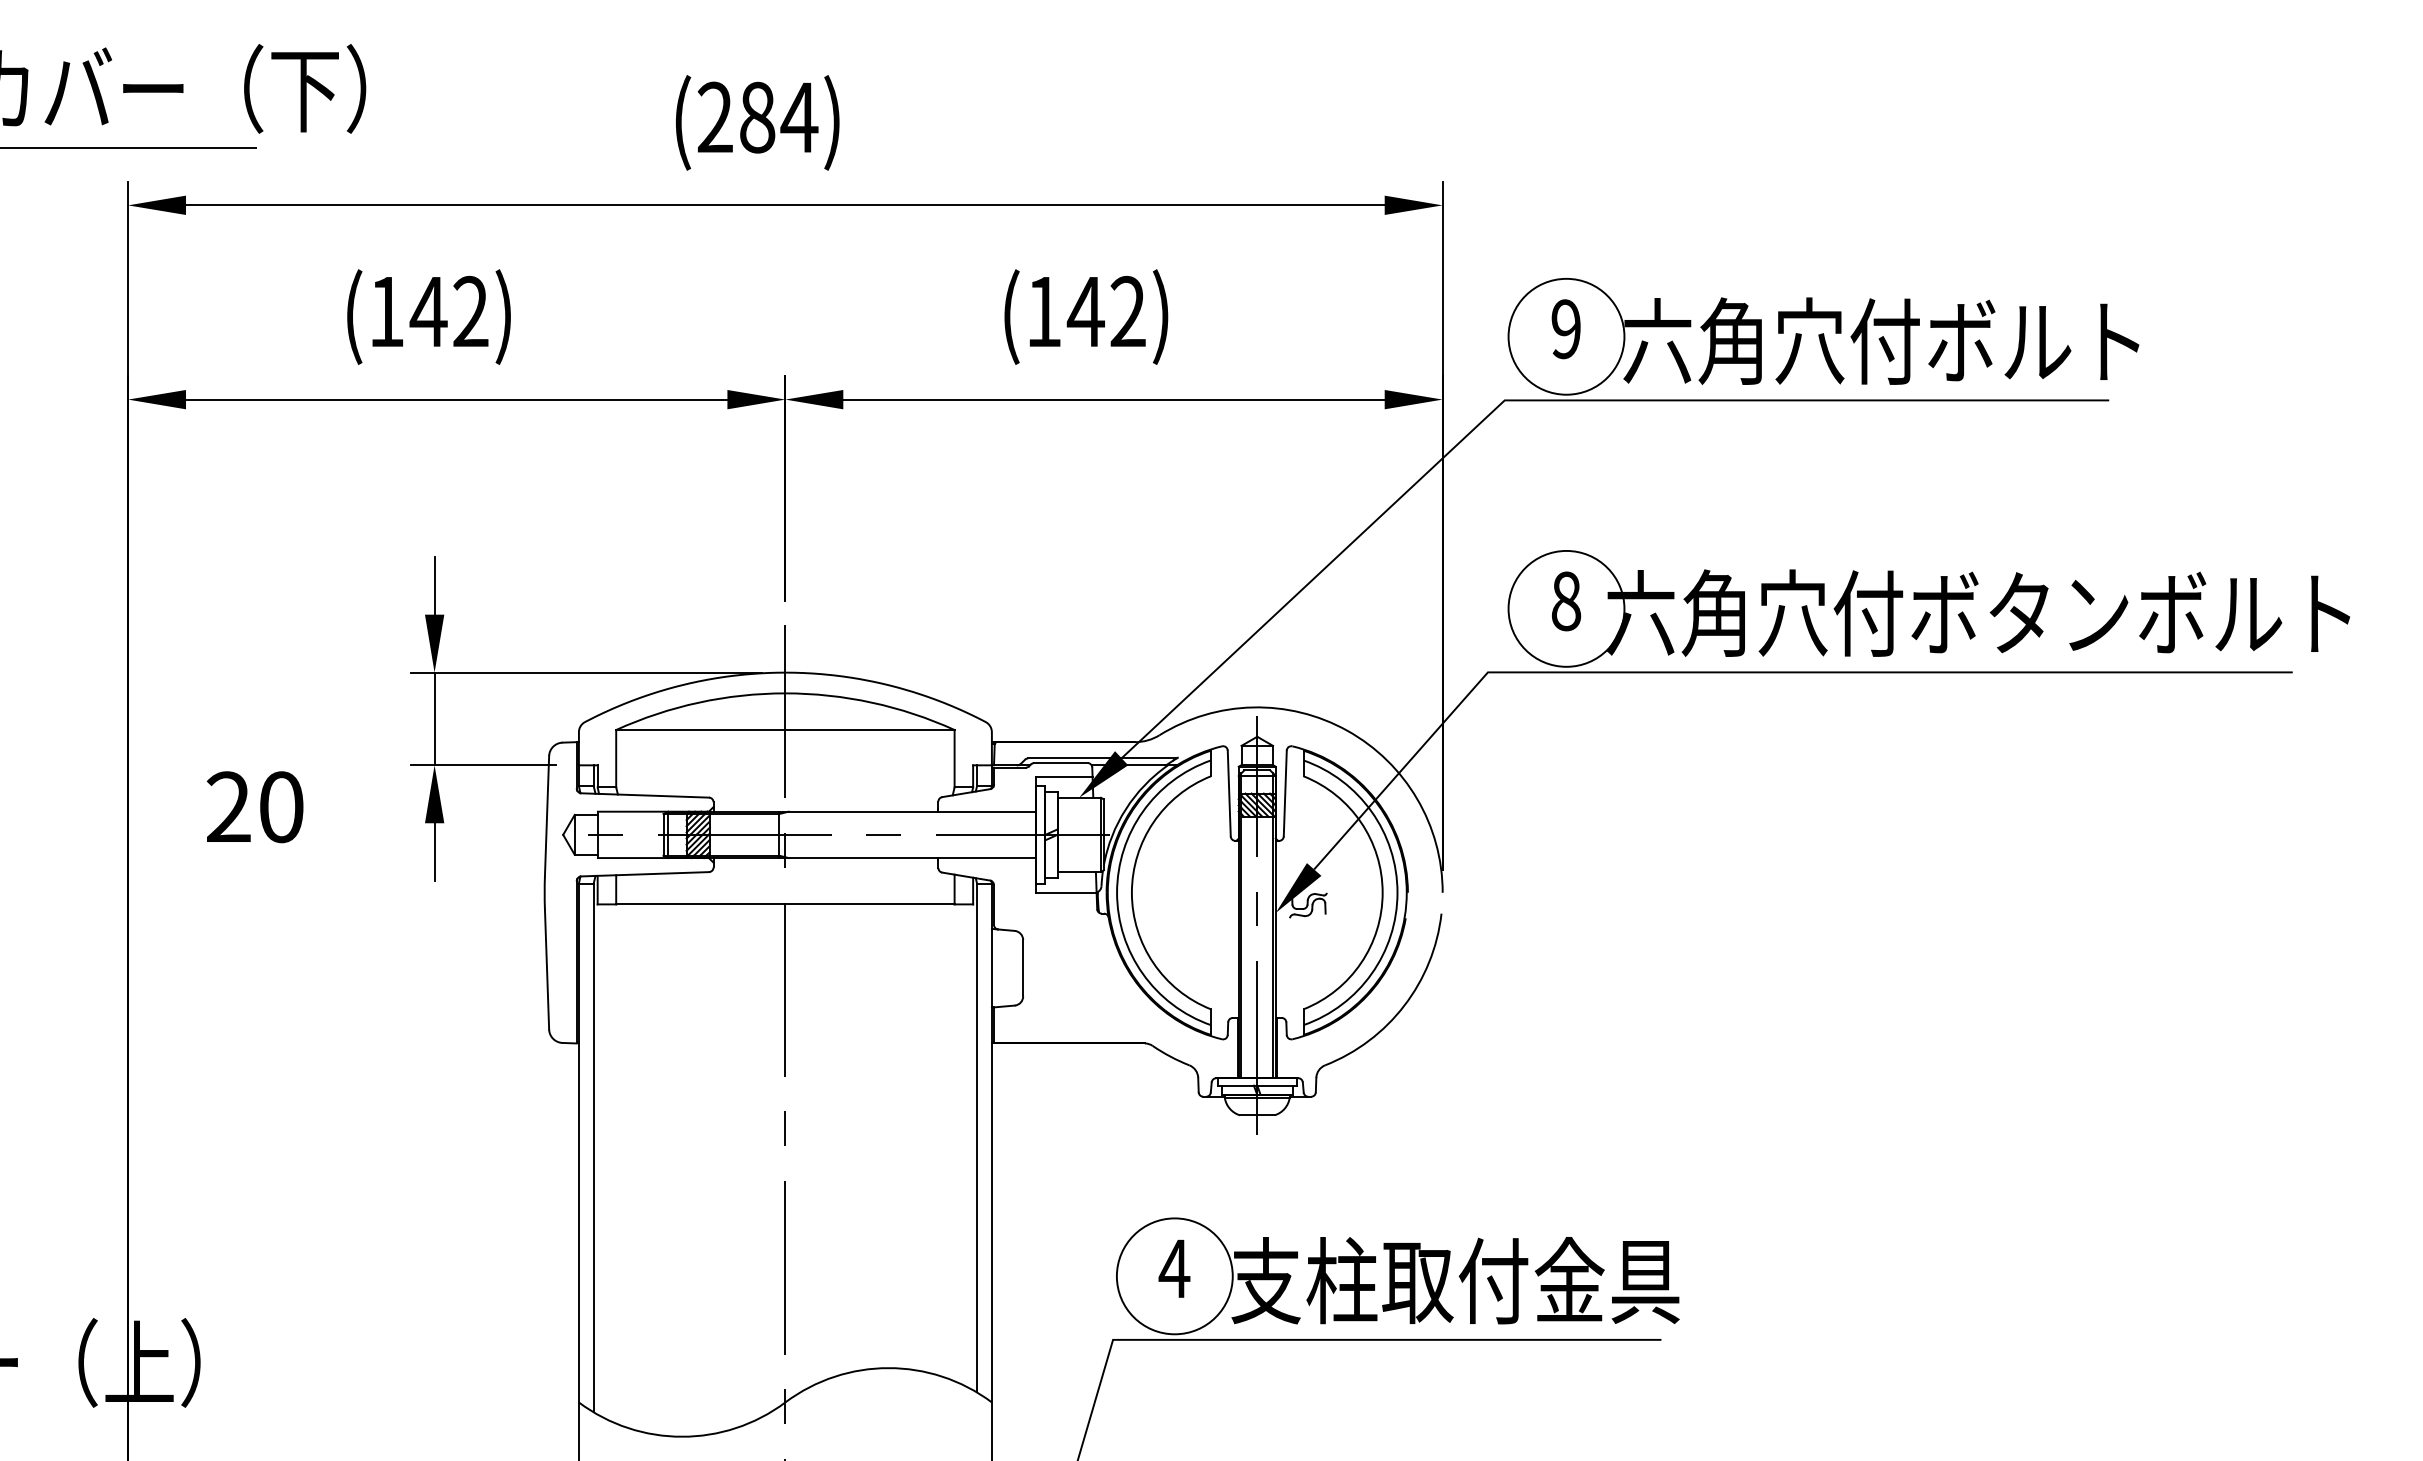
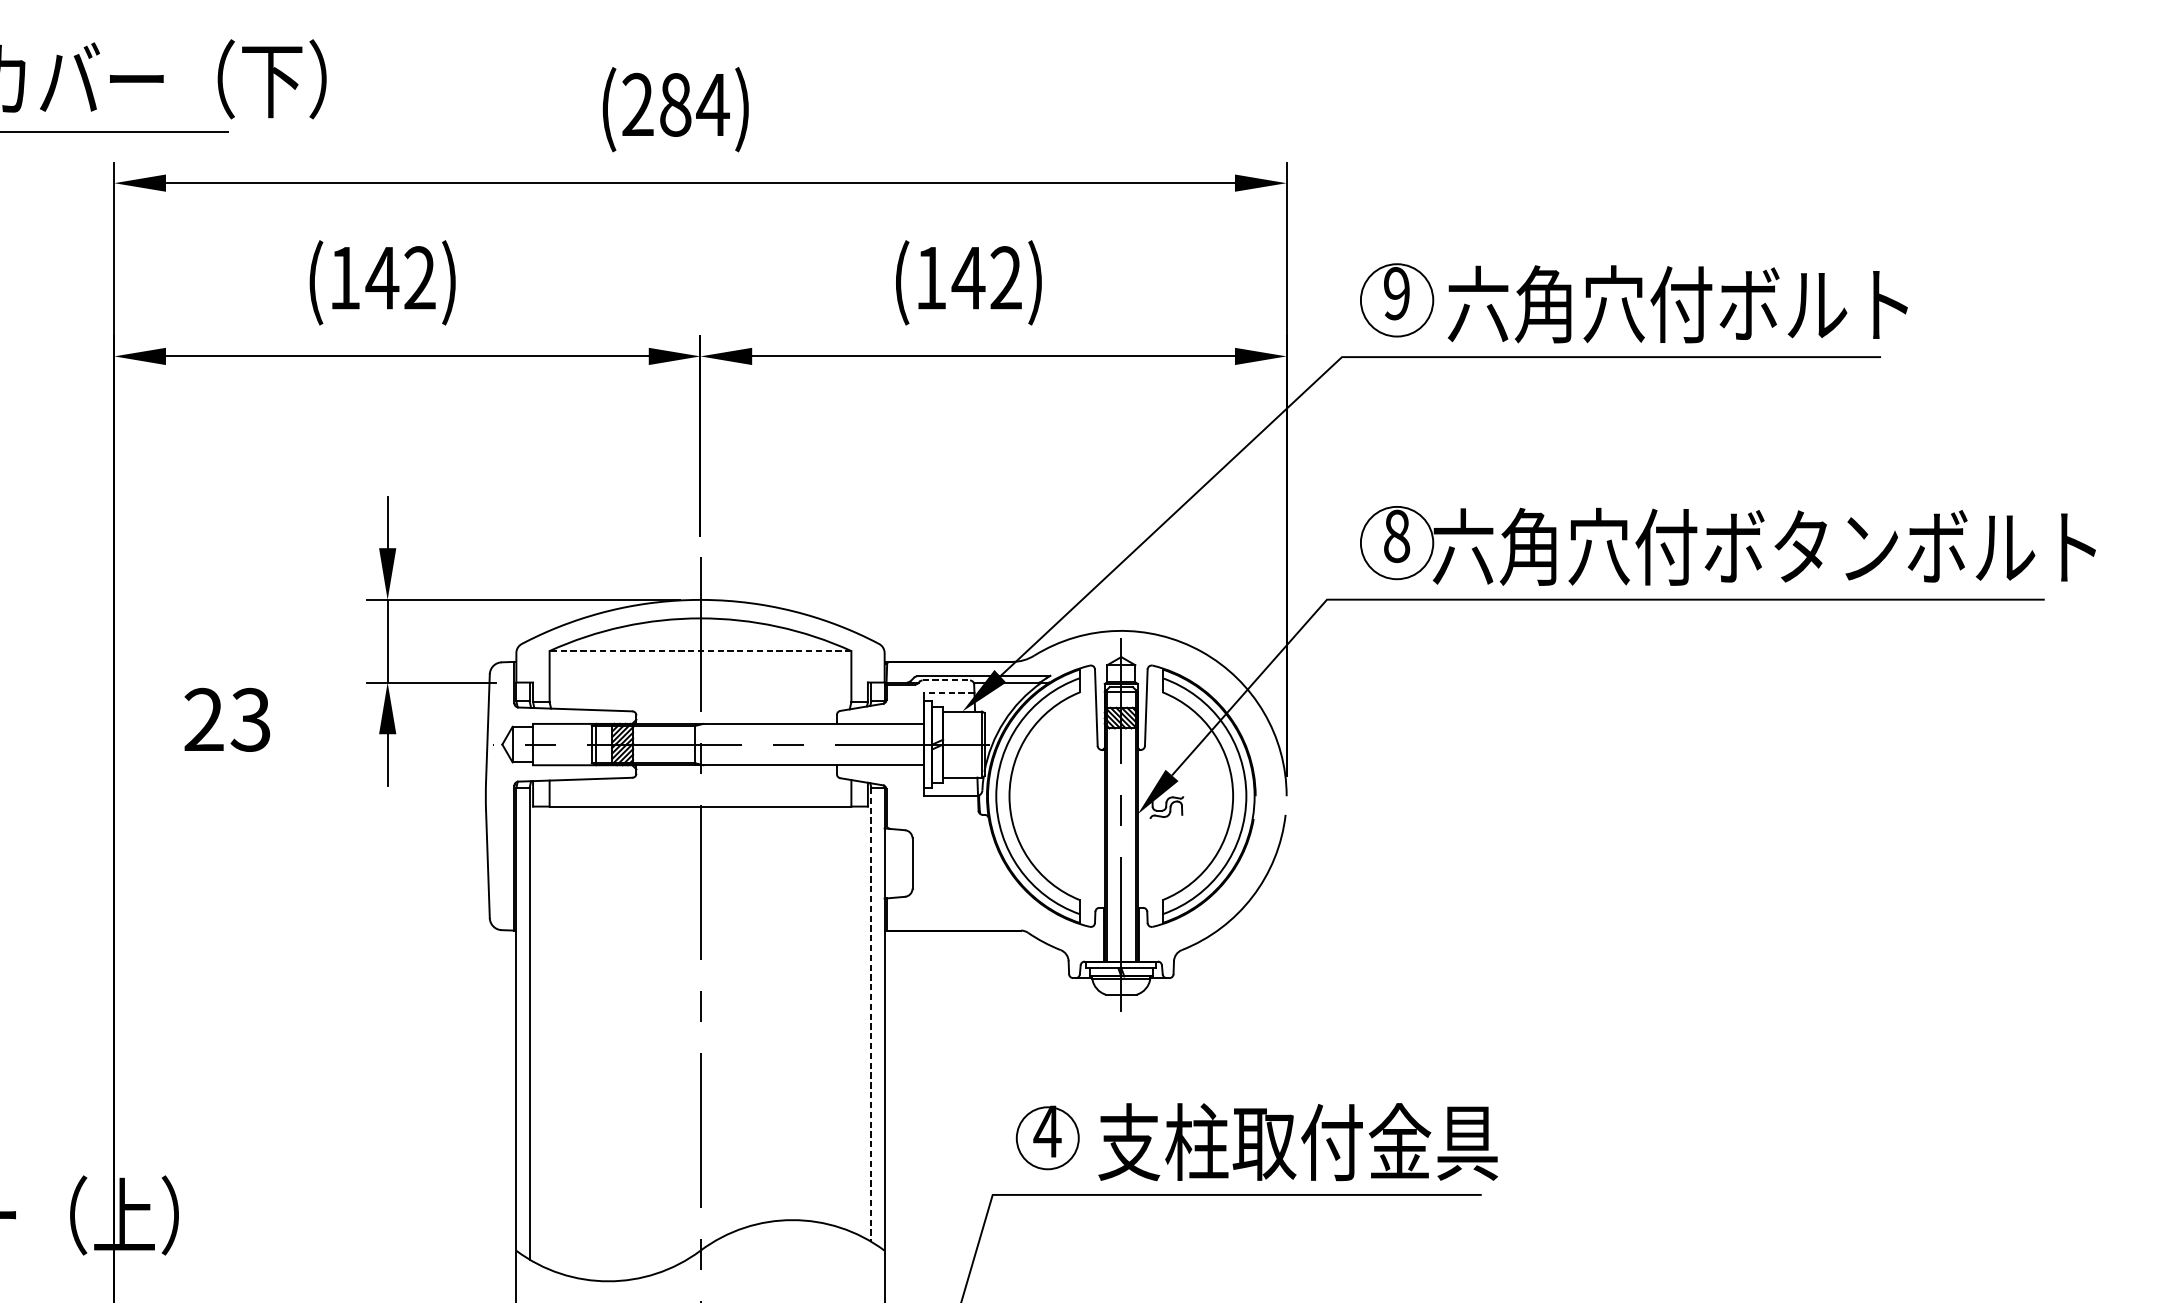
circle: (1566, 336) -> (1397, 300), size x0.7
circle: (1566, 608) -> (1397, 542), size x0.7
line: (784, 730) -> (699, 651), solid -> dashed
line: (1061, 763) -> (946, 680), solid -> dashed
line: (1063, 776) -> (948, 692), solid -> dashed
text: (280, 807) -> (250, 720), 20 -> 23
line: (977, 1138) -> (871, 1015), solid -> dashed
circle: (1174, 1276) -> (1047, 1138), size x0.6

